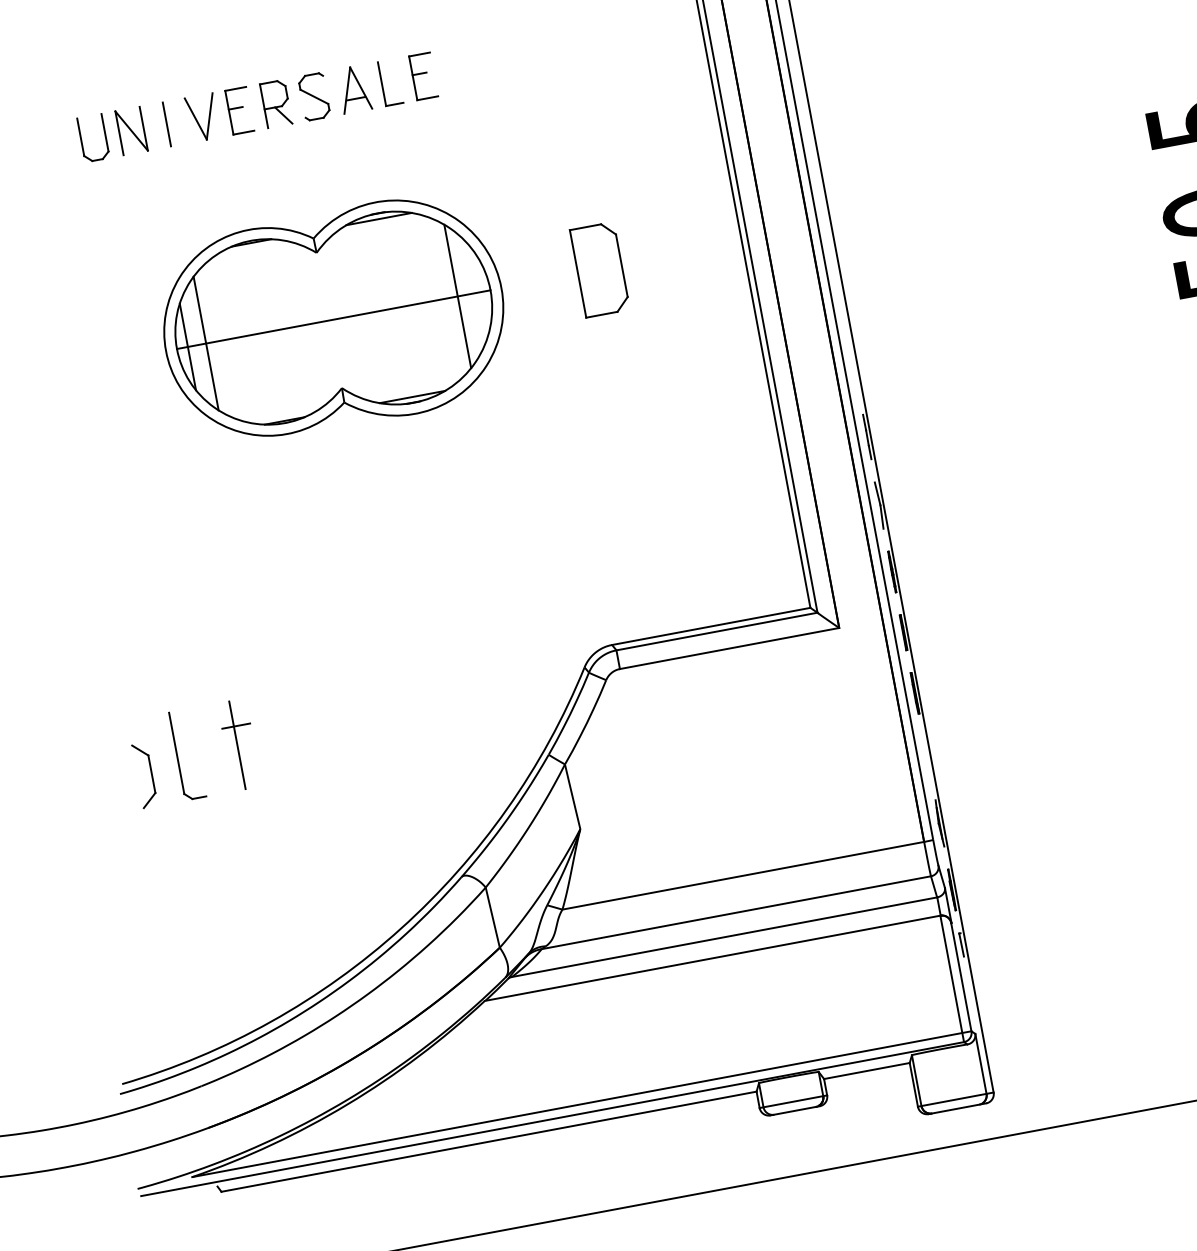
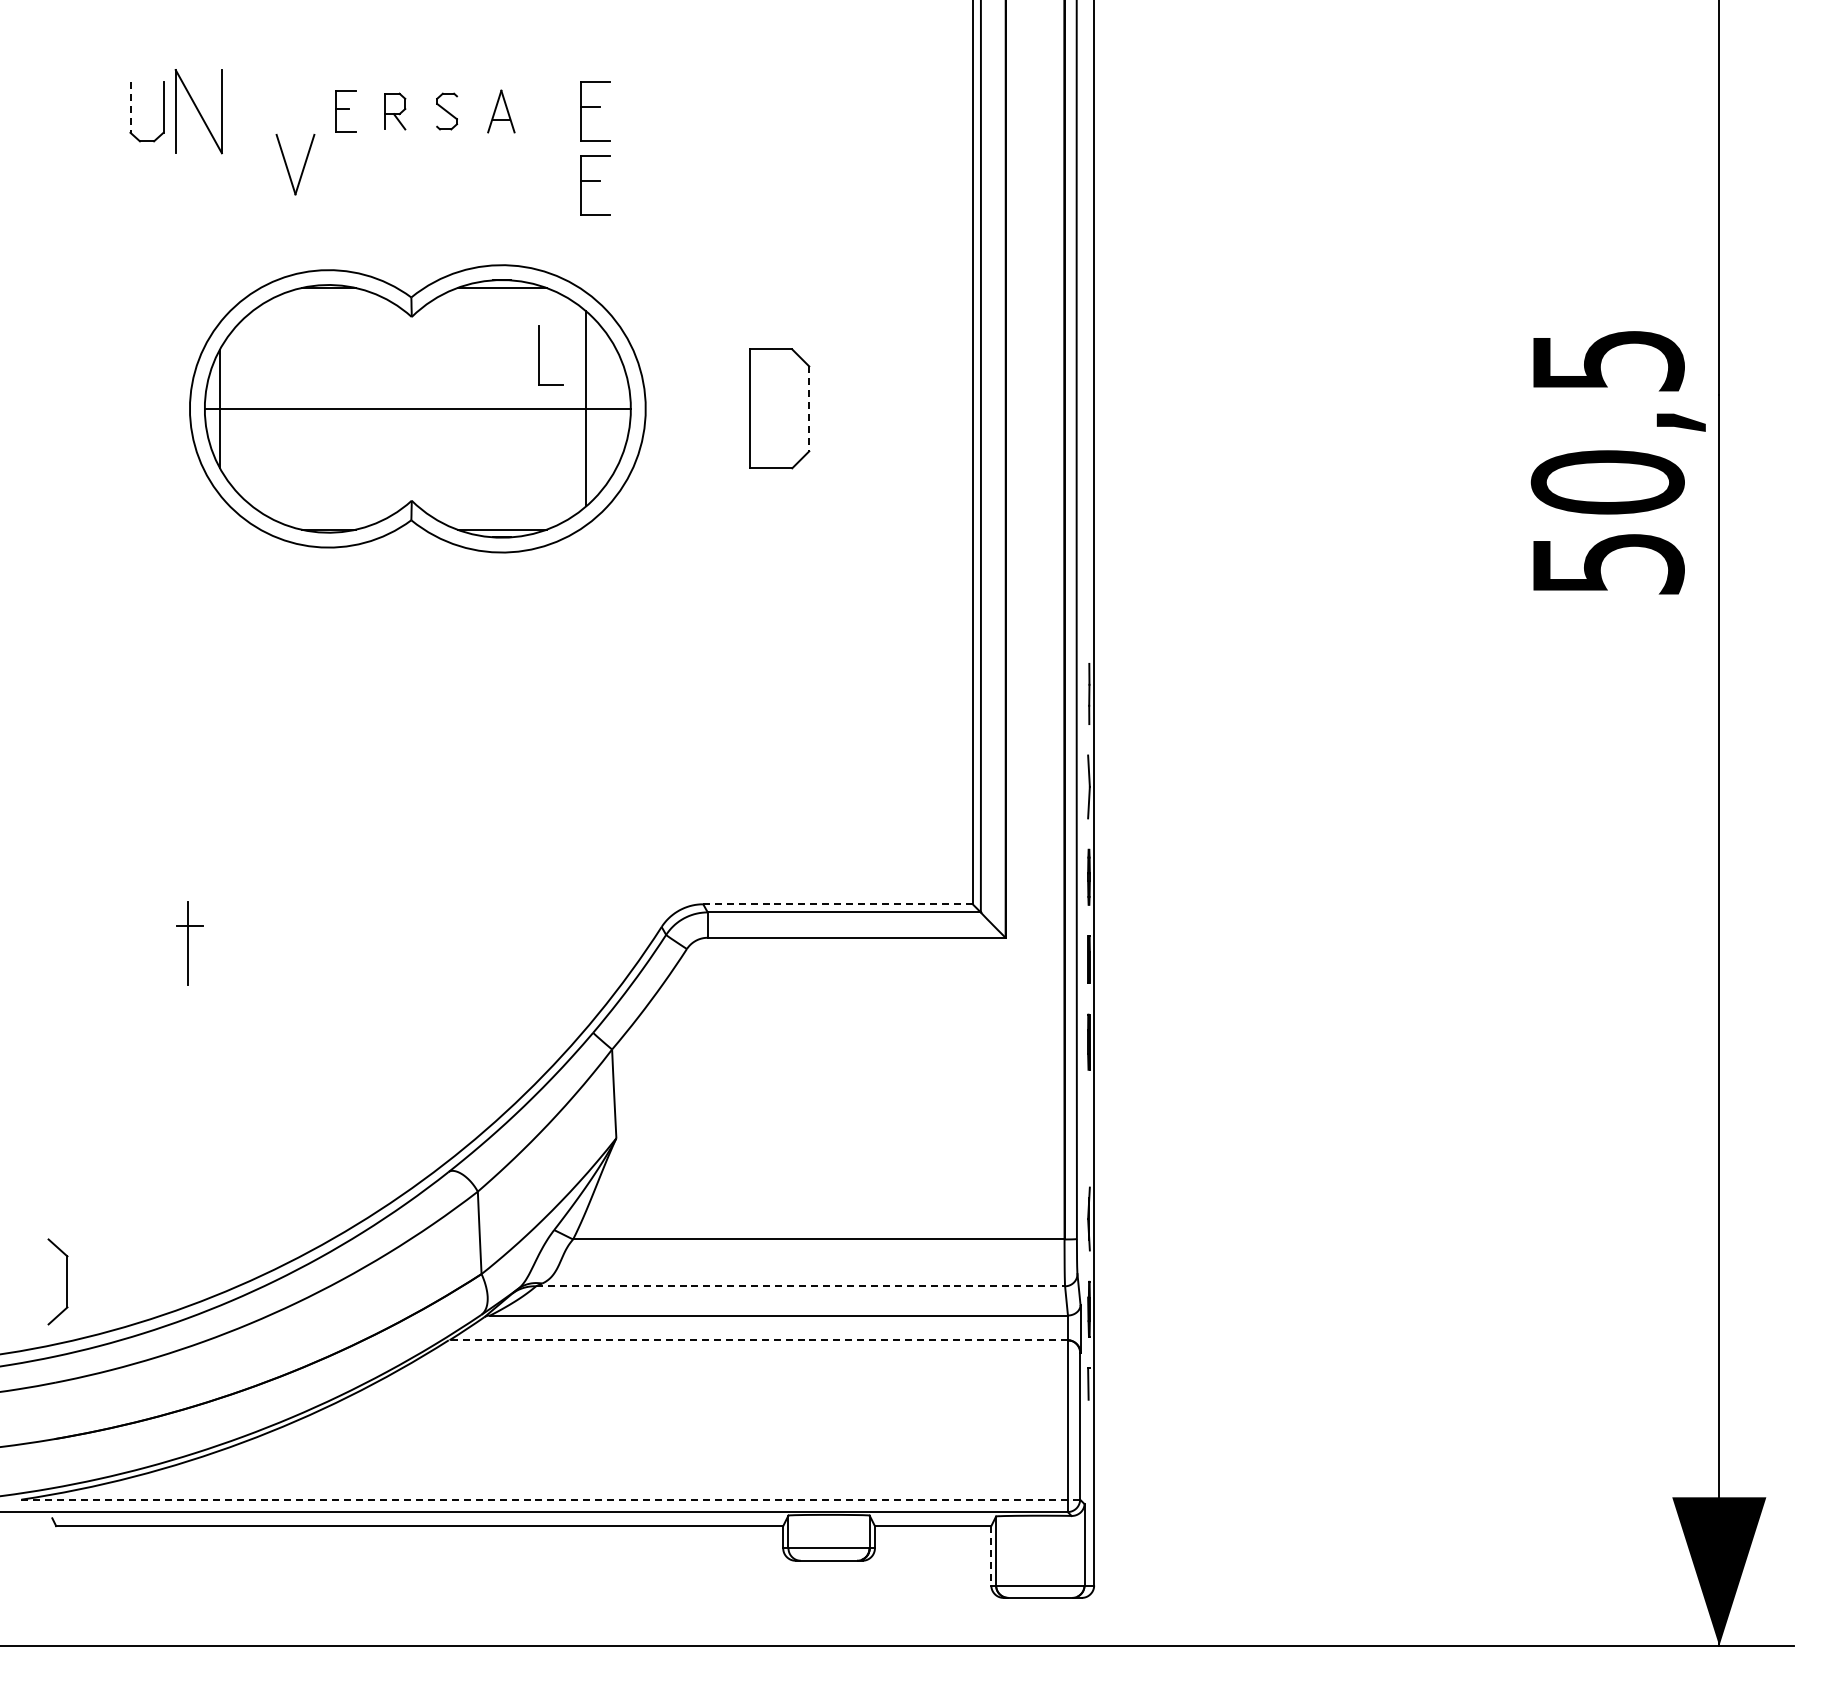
part: (382, 84) -> (539, 355), moved
part: (354, 89) -> (501, 111), size x0.7
part: (313, 96) -> (446, 111), size x0.6
part: (276, 103) -> (395, 111), size x0.6
part: (239, 110) -> (345, 111), size x0.7
part: (197, 119) -> (287, 165), moved
line: (166, 124) -> (246, 111), removed
part: (433, 130) -> (595, 185), added
part: (131, 131) -> (198, 111), size x1.4
line: (80, 137) -> (130, 107), solid -> dashed
line: (622, 266) -> (809, 409), solid -> dashed
line: (206, 343) -> (244, 408), removed
line: (711, 626) -> (838, 904), solid -> dashed
part: (239, 744) -> (189, 943), size x0.7
part: (177, 756) -> (105, 943), removed
part: (151, 774) -> (66, 1281), moved
line: (736, 912) -> (800, 1286), solid -> dashed
line: (712, 958) -> (757, 1340), solid -> dashed
line: (913, 1084) -> (991, 1555), solid -> dashed
line: (582, 1103) -> (551, 1499), solid -> dashed

